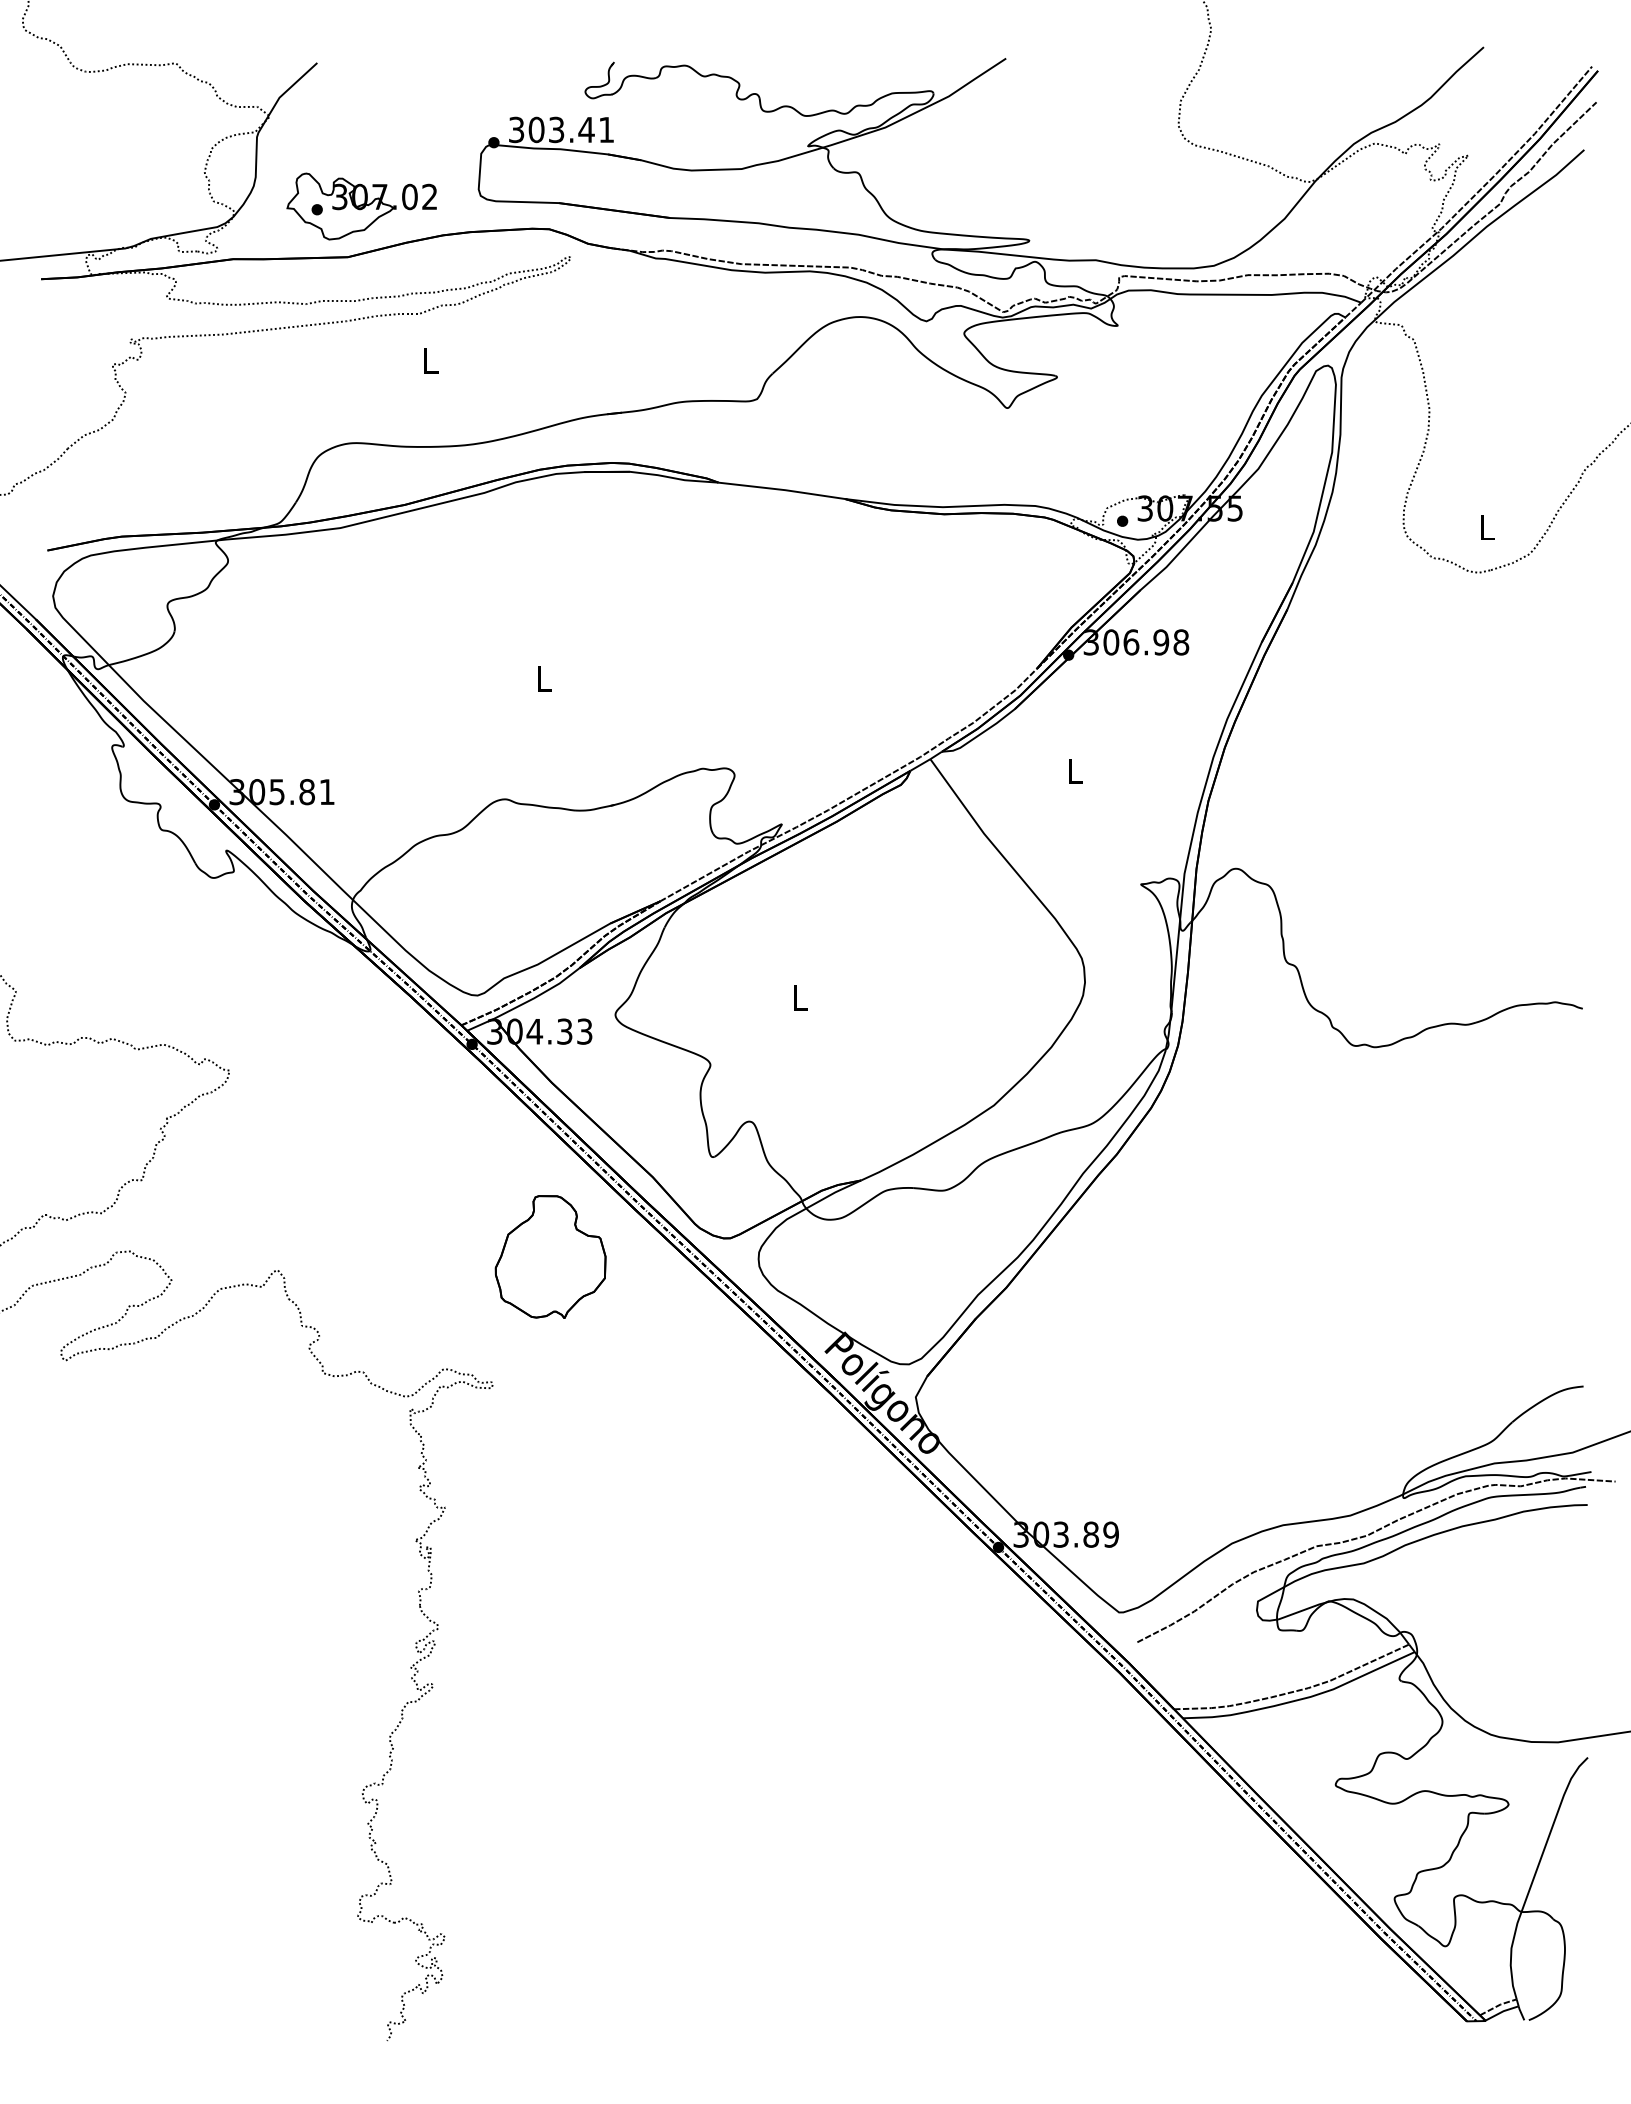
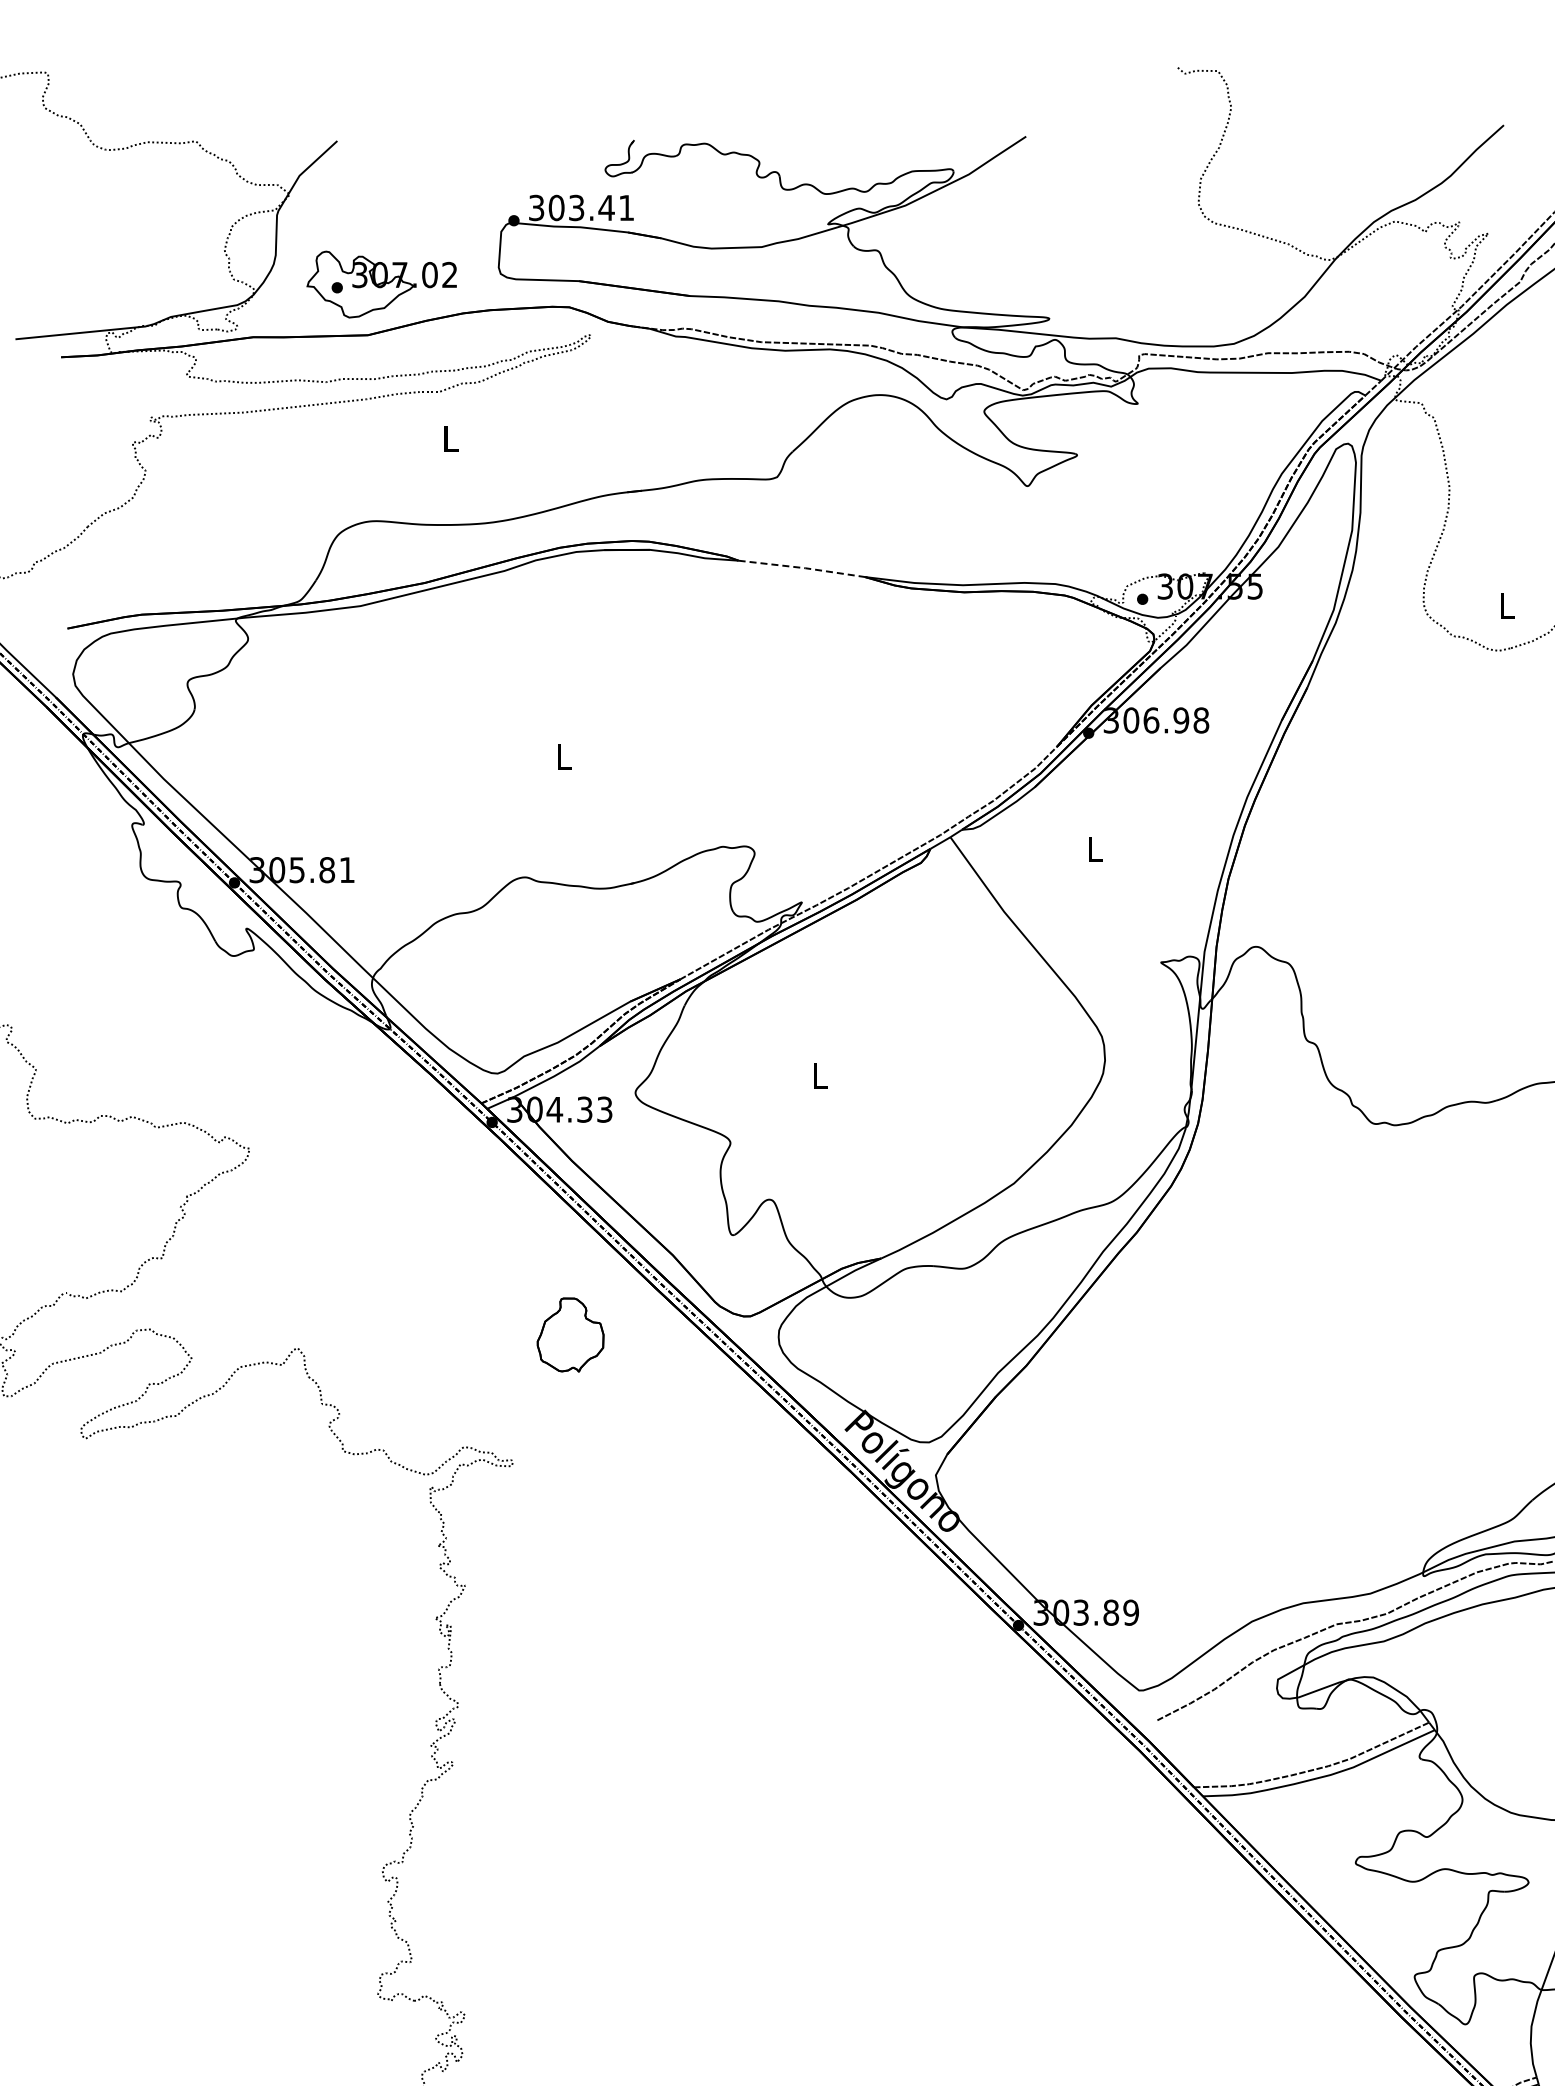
line: (782, 489) -> (802, 567), solid -> dashed
part: (550, 1256) -> (570, 1334), size x0.6

